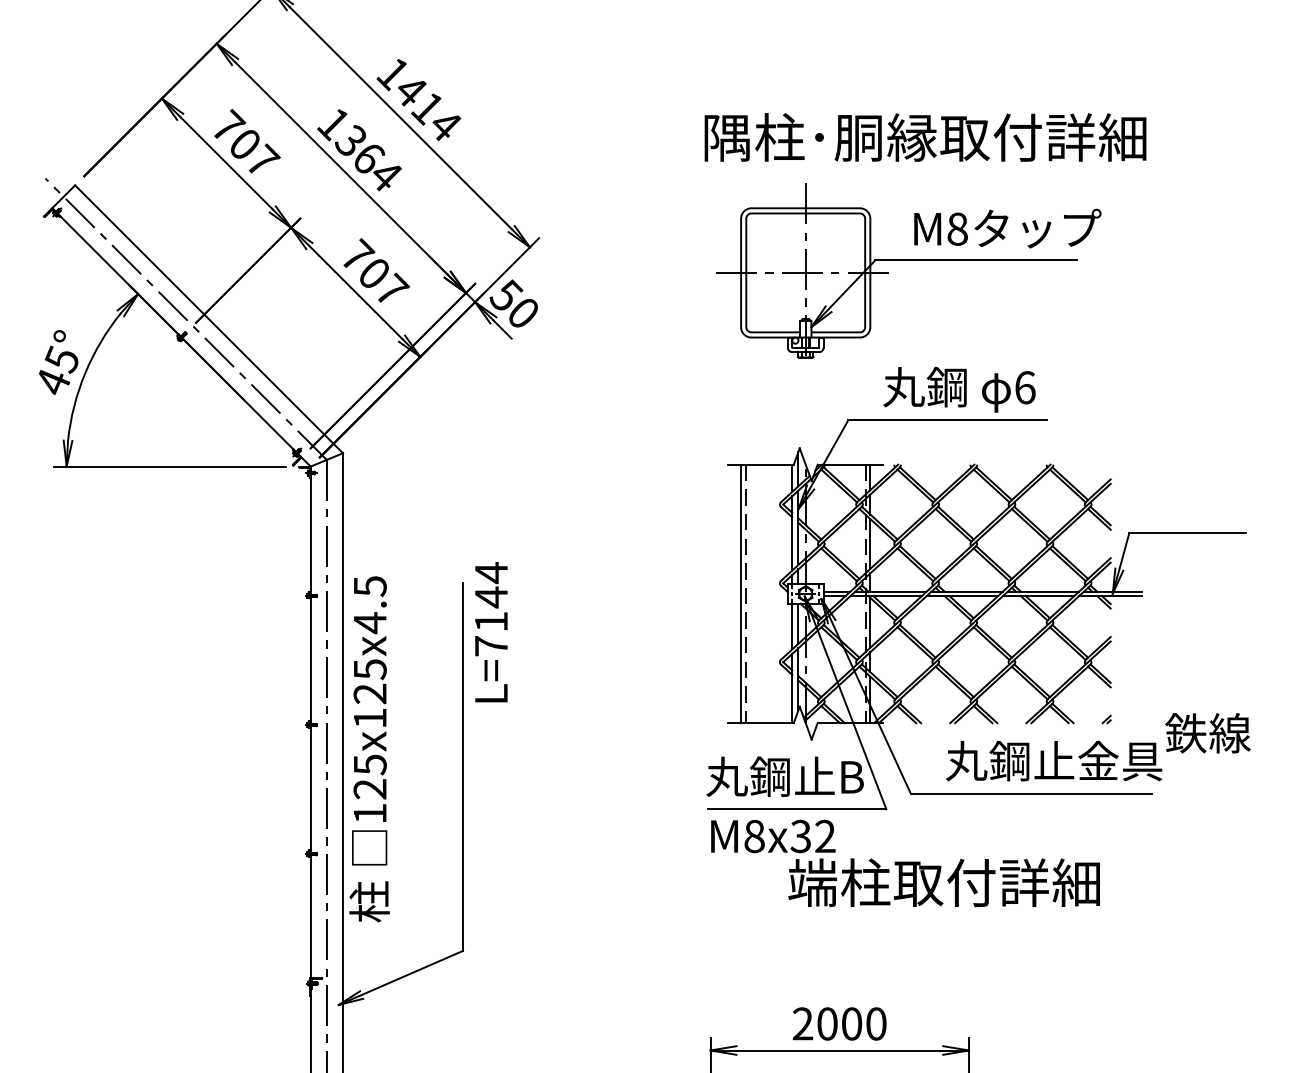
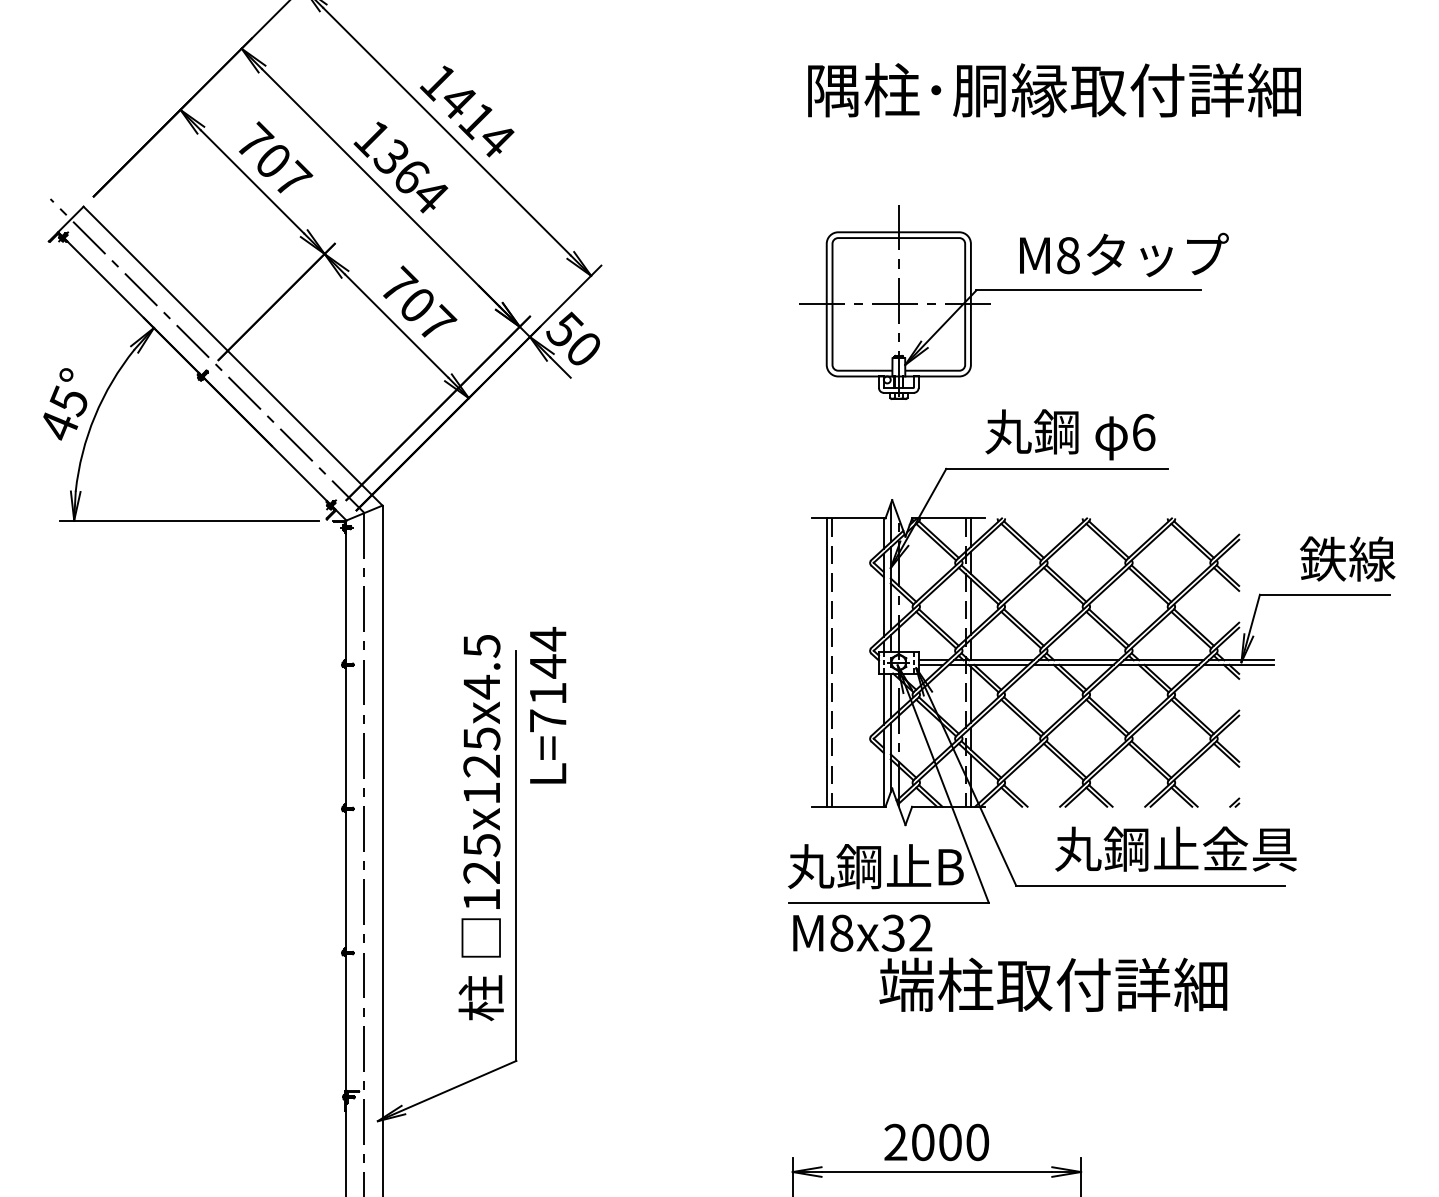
text: (925, 137) -> (1054, 90), moved
text: (1207, 732) -> (1347, 558), moved
text: (368, 749) -> (480, 828), moved

